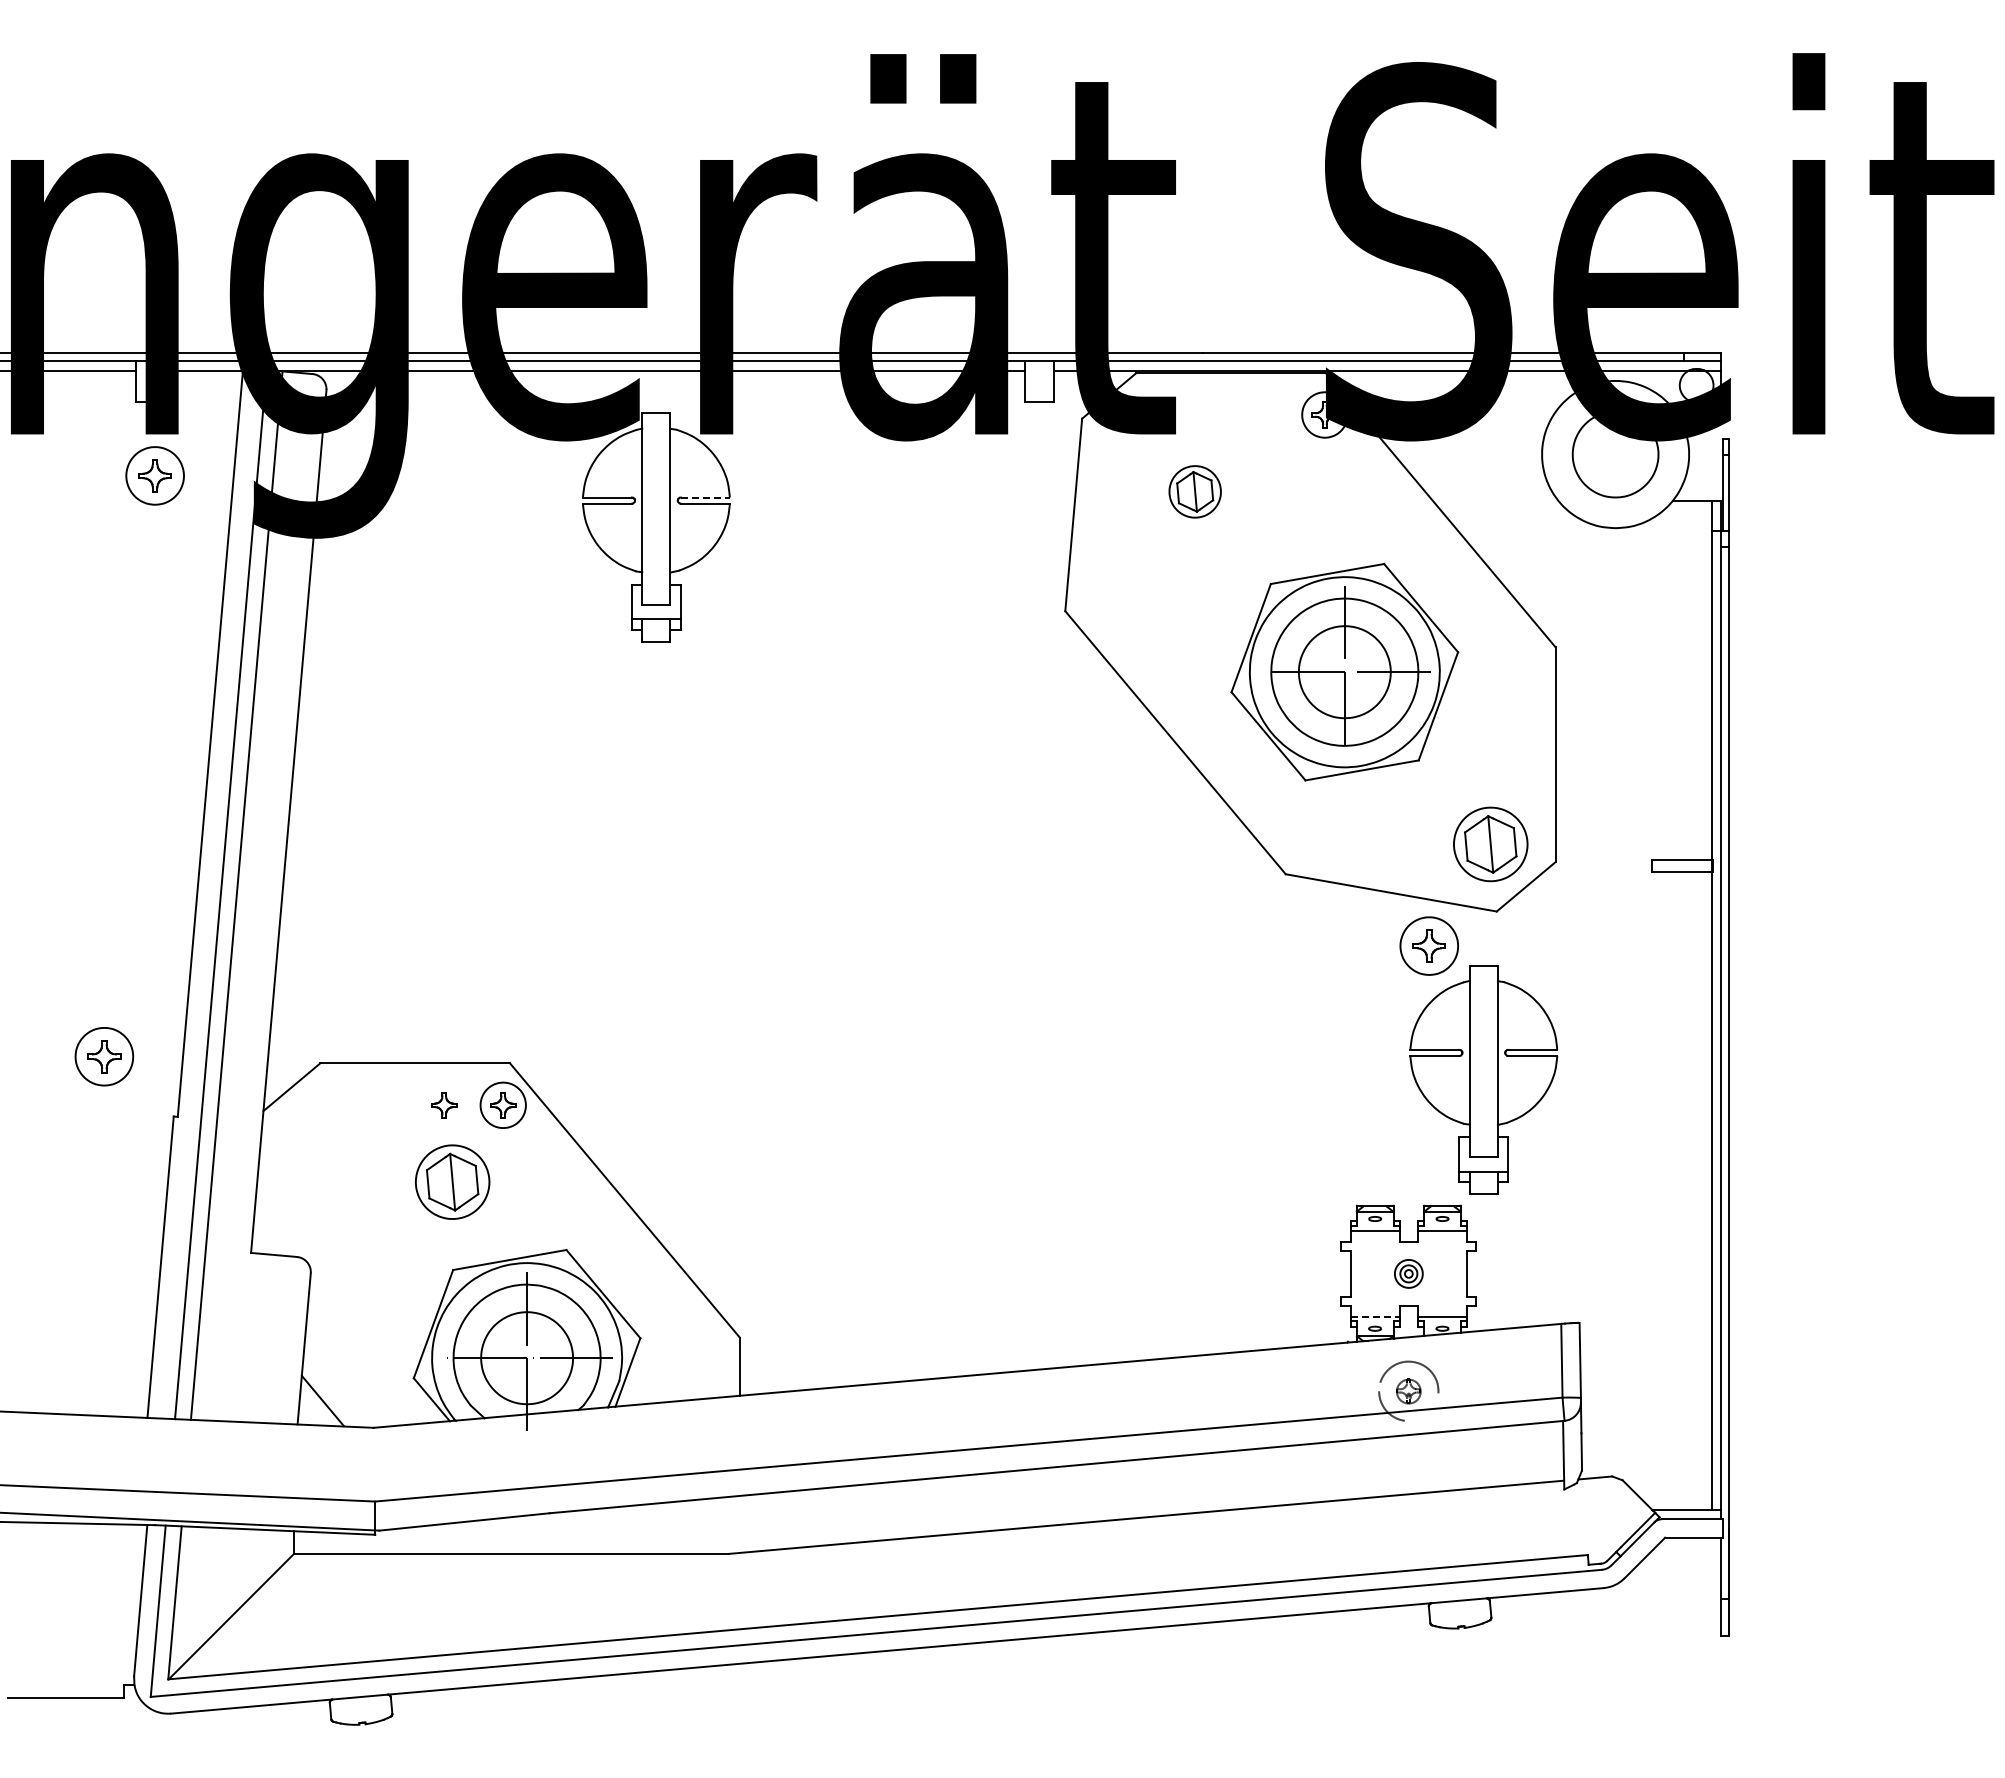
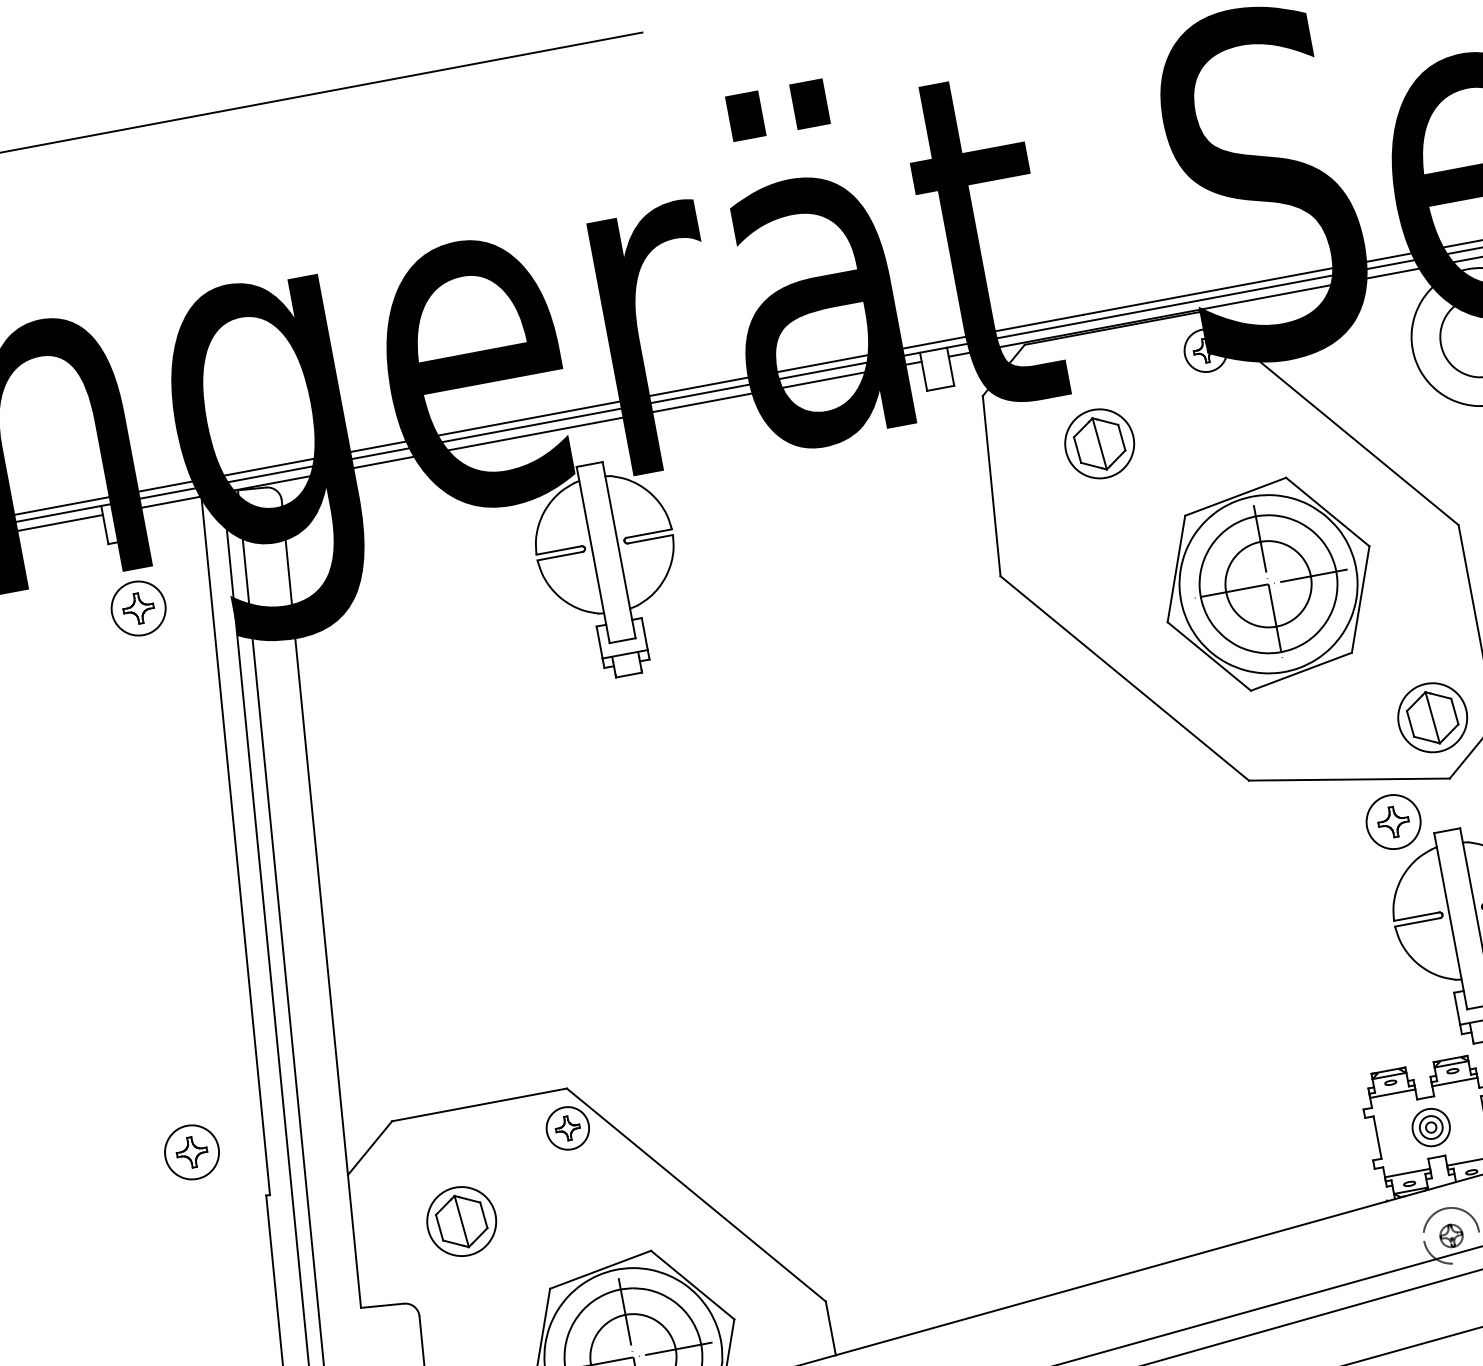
part: (1194, 491) -> (1098, 443), size x1.43
line: (705, 497) -> (649, 533), dashed -> solid
part: (444, 1105) -> (513, 1138), removed
part: (452, 1181) -> (461, 1220), moved
part: (1408, 1273) -> (1430, 1127), size x1.43
line: (1375, 1316) -> (1407, 1172), dashed -> solid

